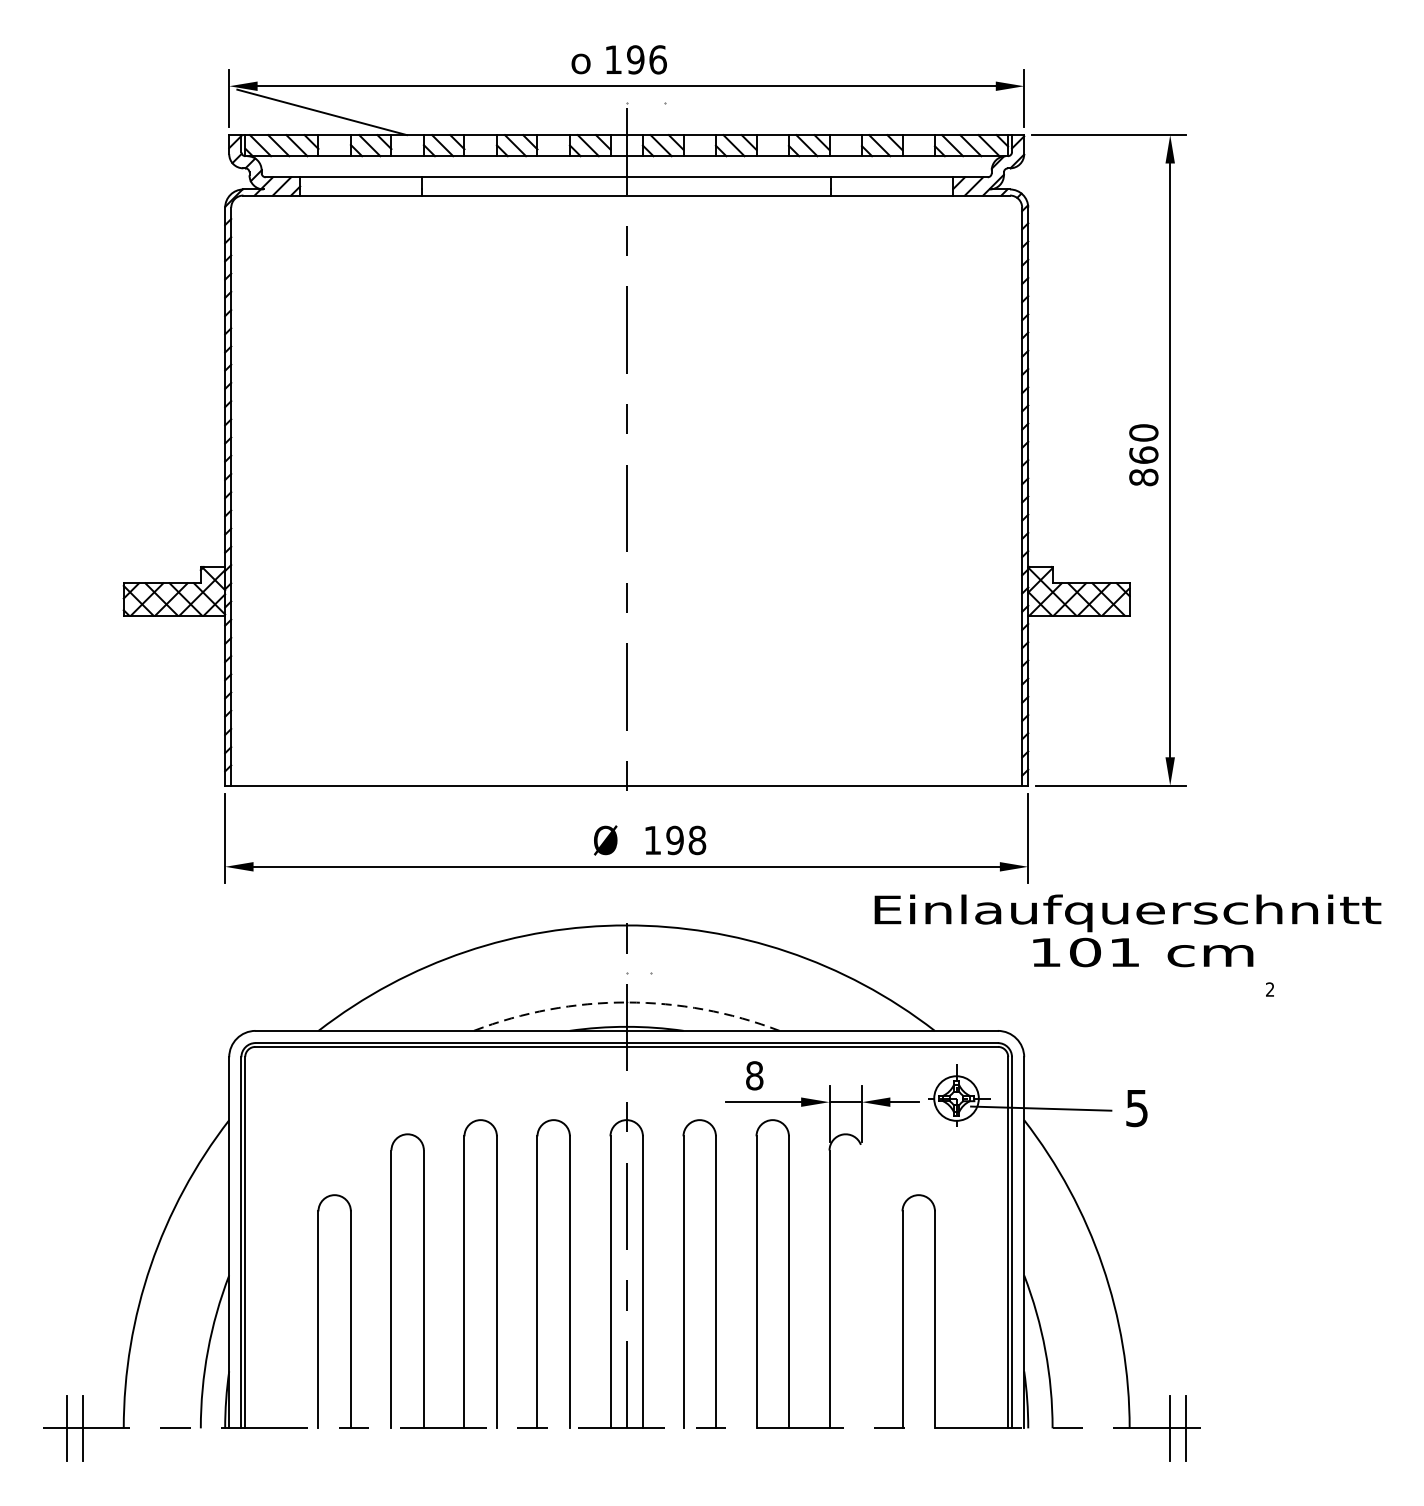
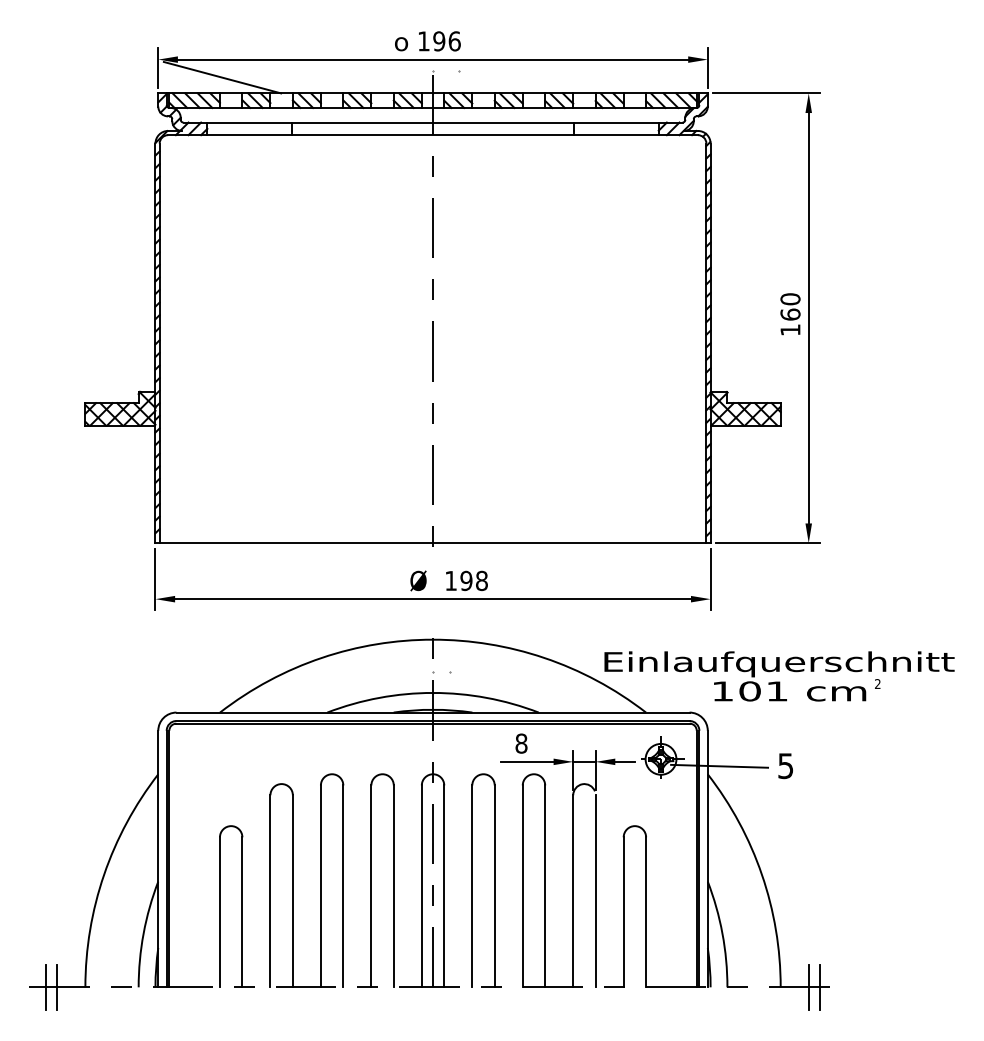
text: (1143, 478) -> (790, 330), 860 -> 160
text: (1127, 930) -> (779, 676), moved
arc: (627, 1001) -> (433, 692), dashed -> solid
line: (861, 1289) -> (595, 891), added

